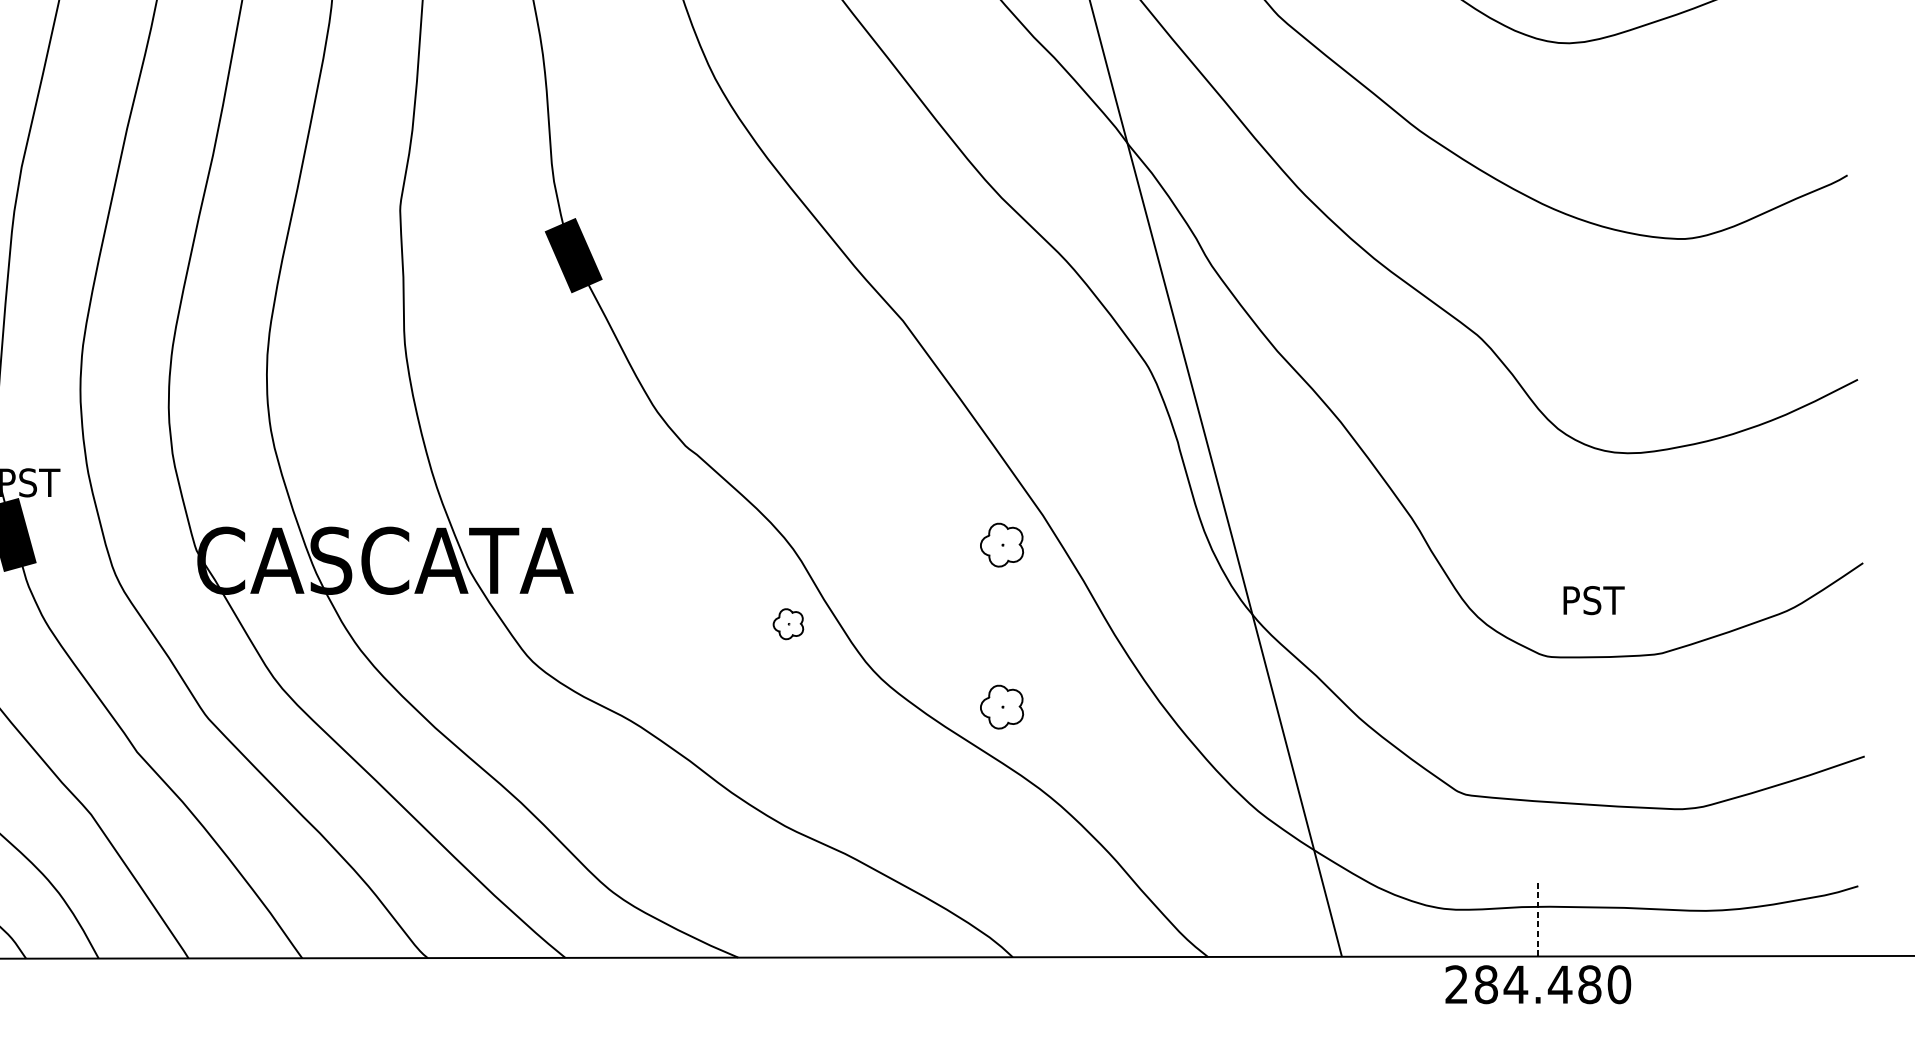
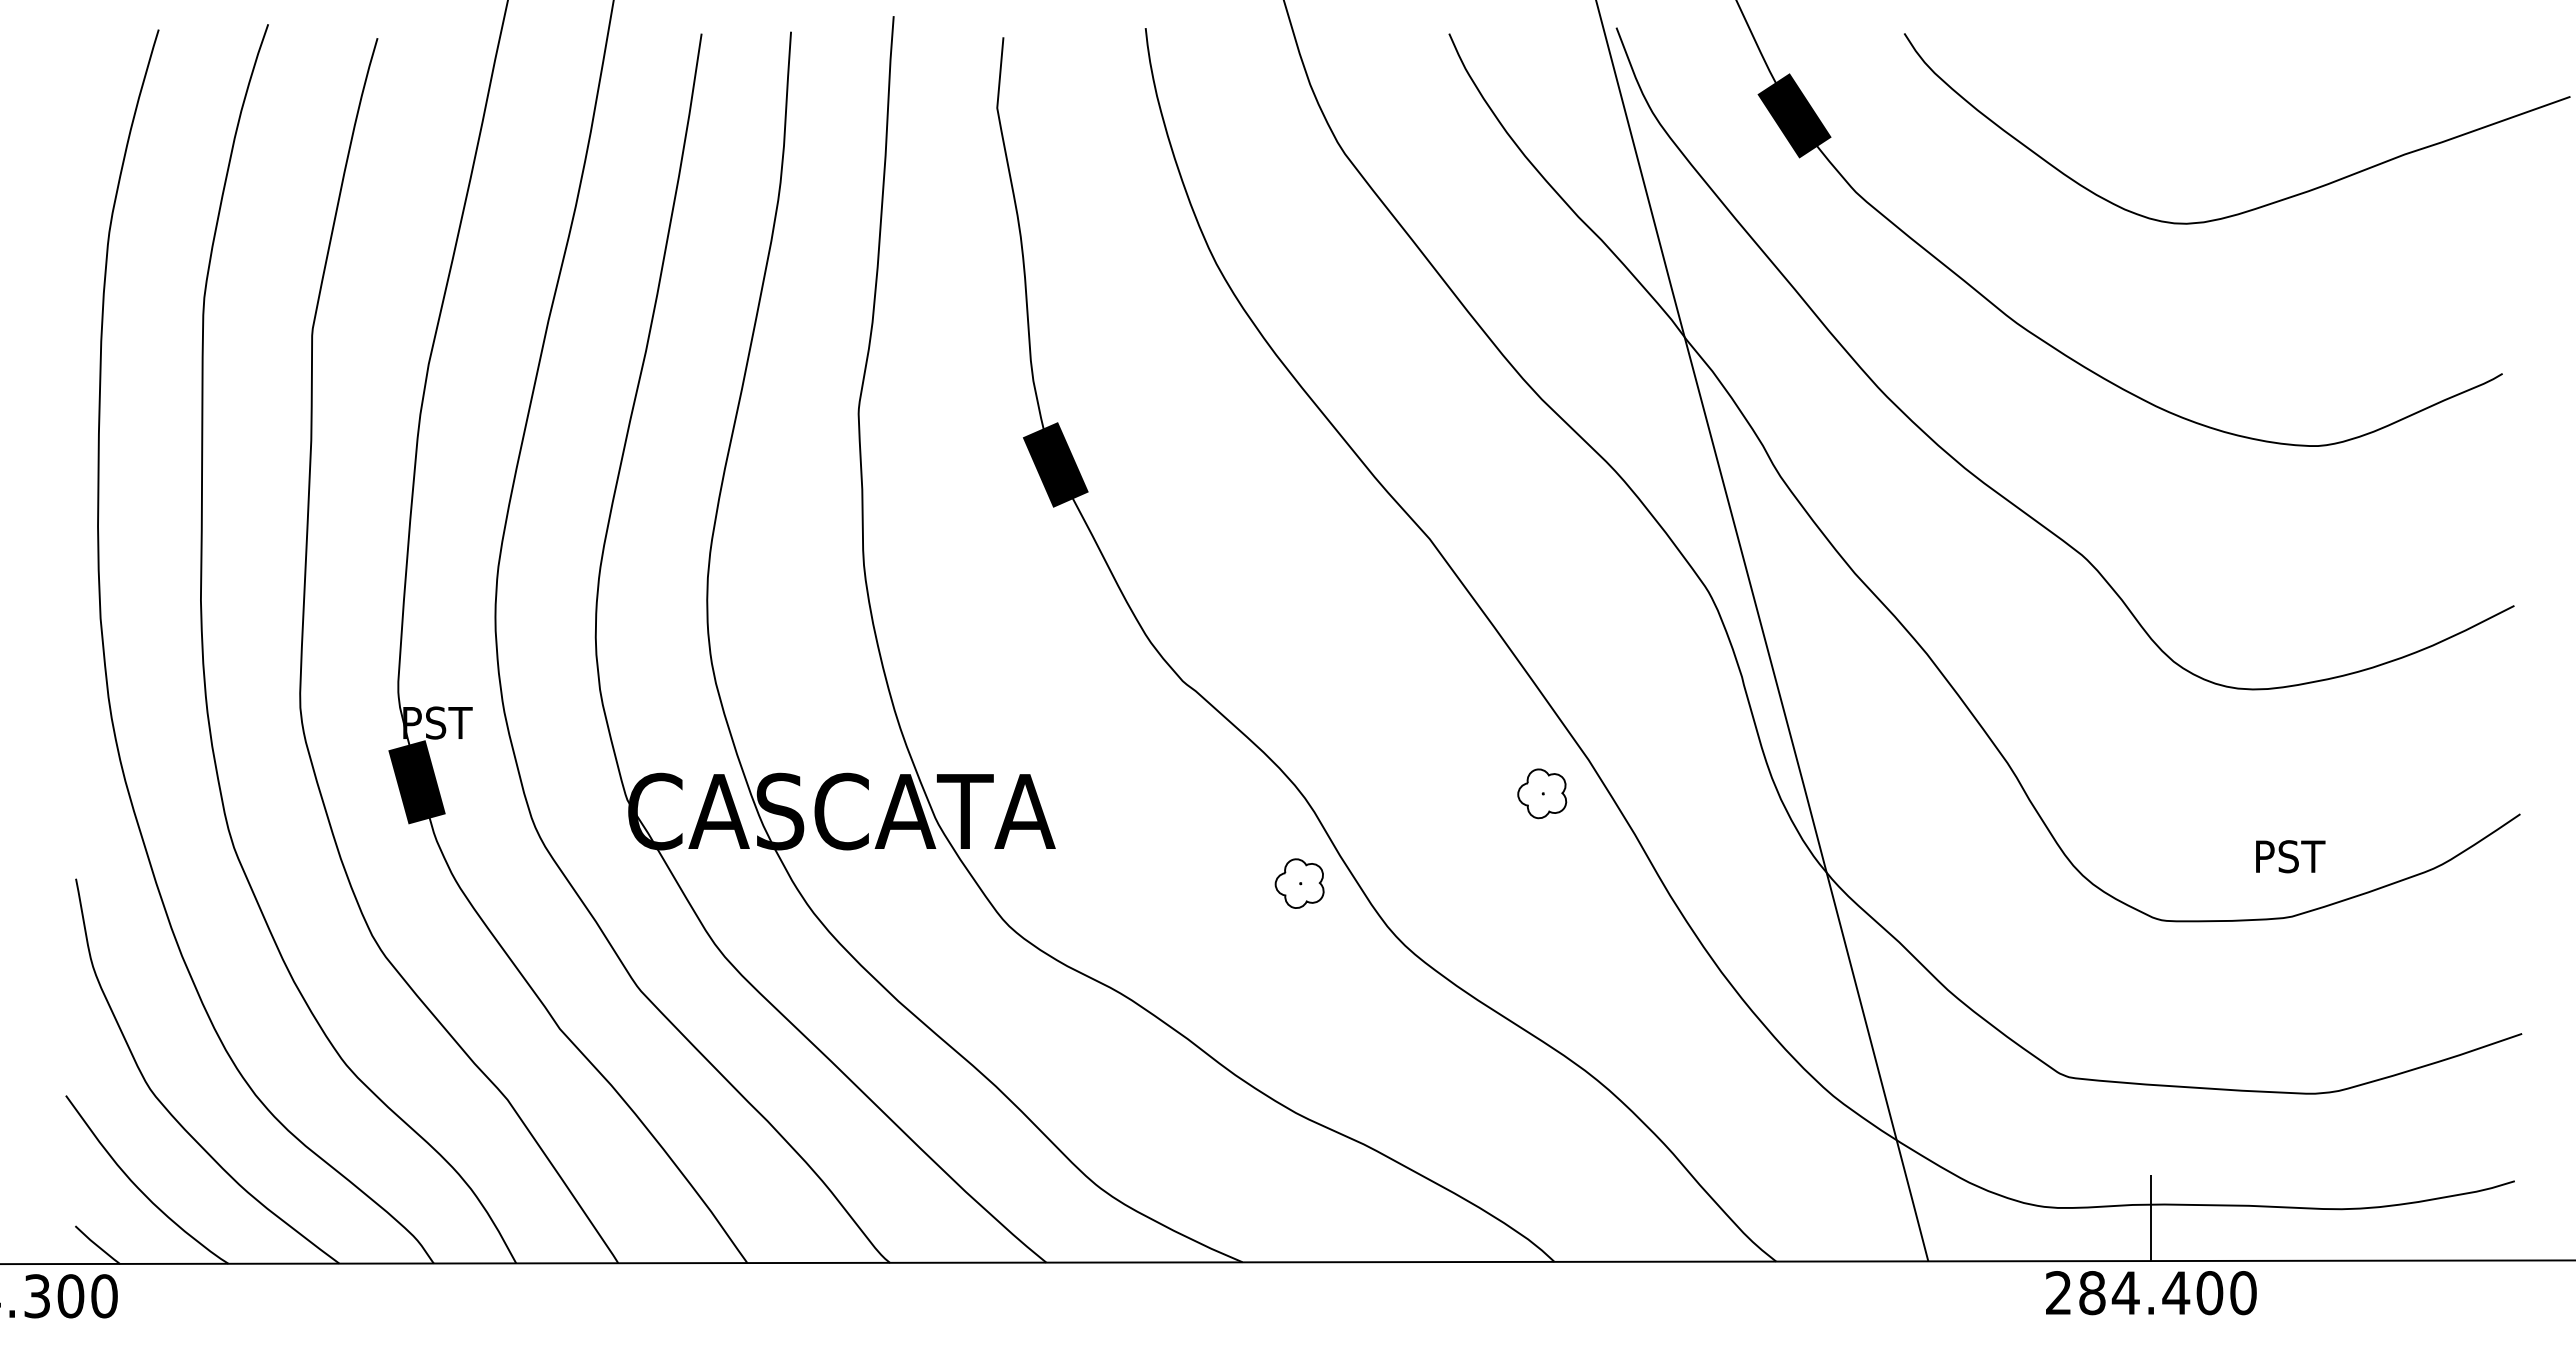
text: (1593, 600) -> (2290, 856), moved
part: (788, 624) -> (1299, 883), size x1.43
part: (1002, 706) -> (1542, 977), removed
line: (1538, 919) -> (2151, 1218), dashed -> solid
text: (1589, 985) -> (2209, 1293), 284.480 -> 284.400

